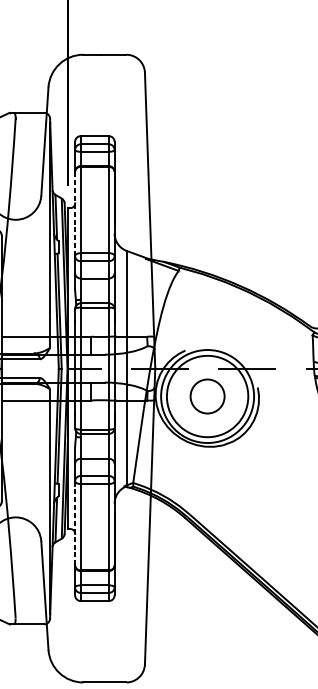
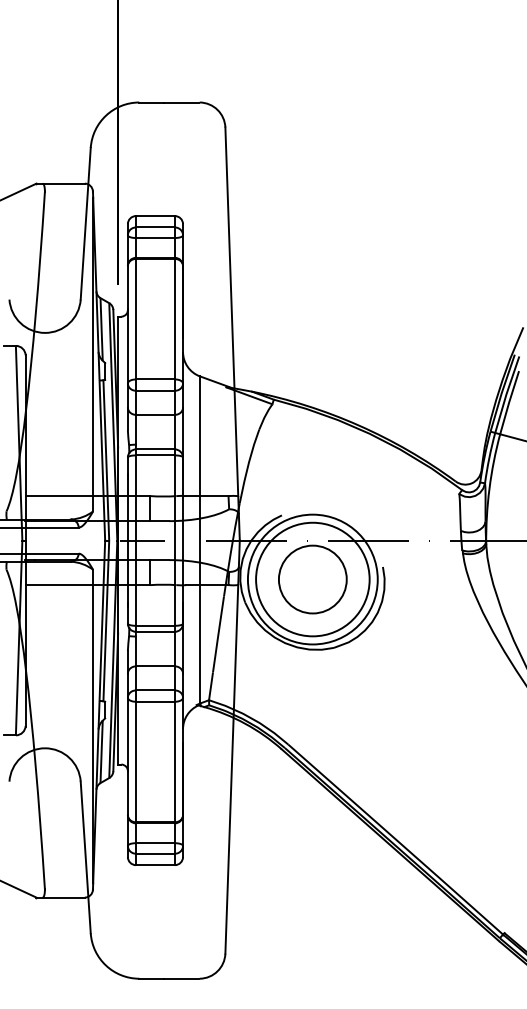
line: (74, 213) -> (127, 324), dashed -> solid
circle: (207, 396) -> (312, 579), size x1.43
line: (74, 523) -> (127, 756), dashed -> solid

